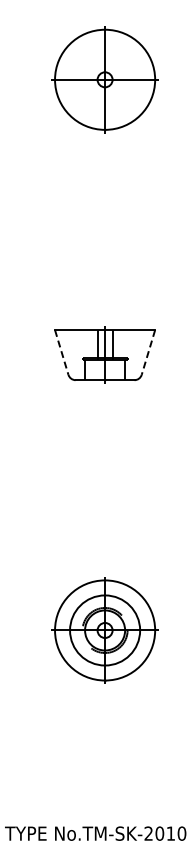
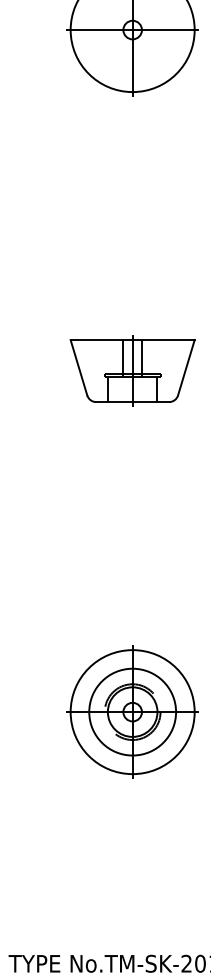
line: (61, 352) -> (78, 367), dashed -> solid
line: (148, 352) -> (186, 367), dashed -> solid

